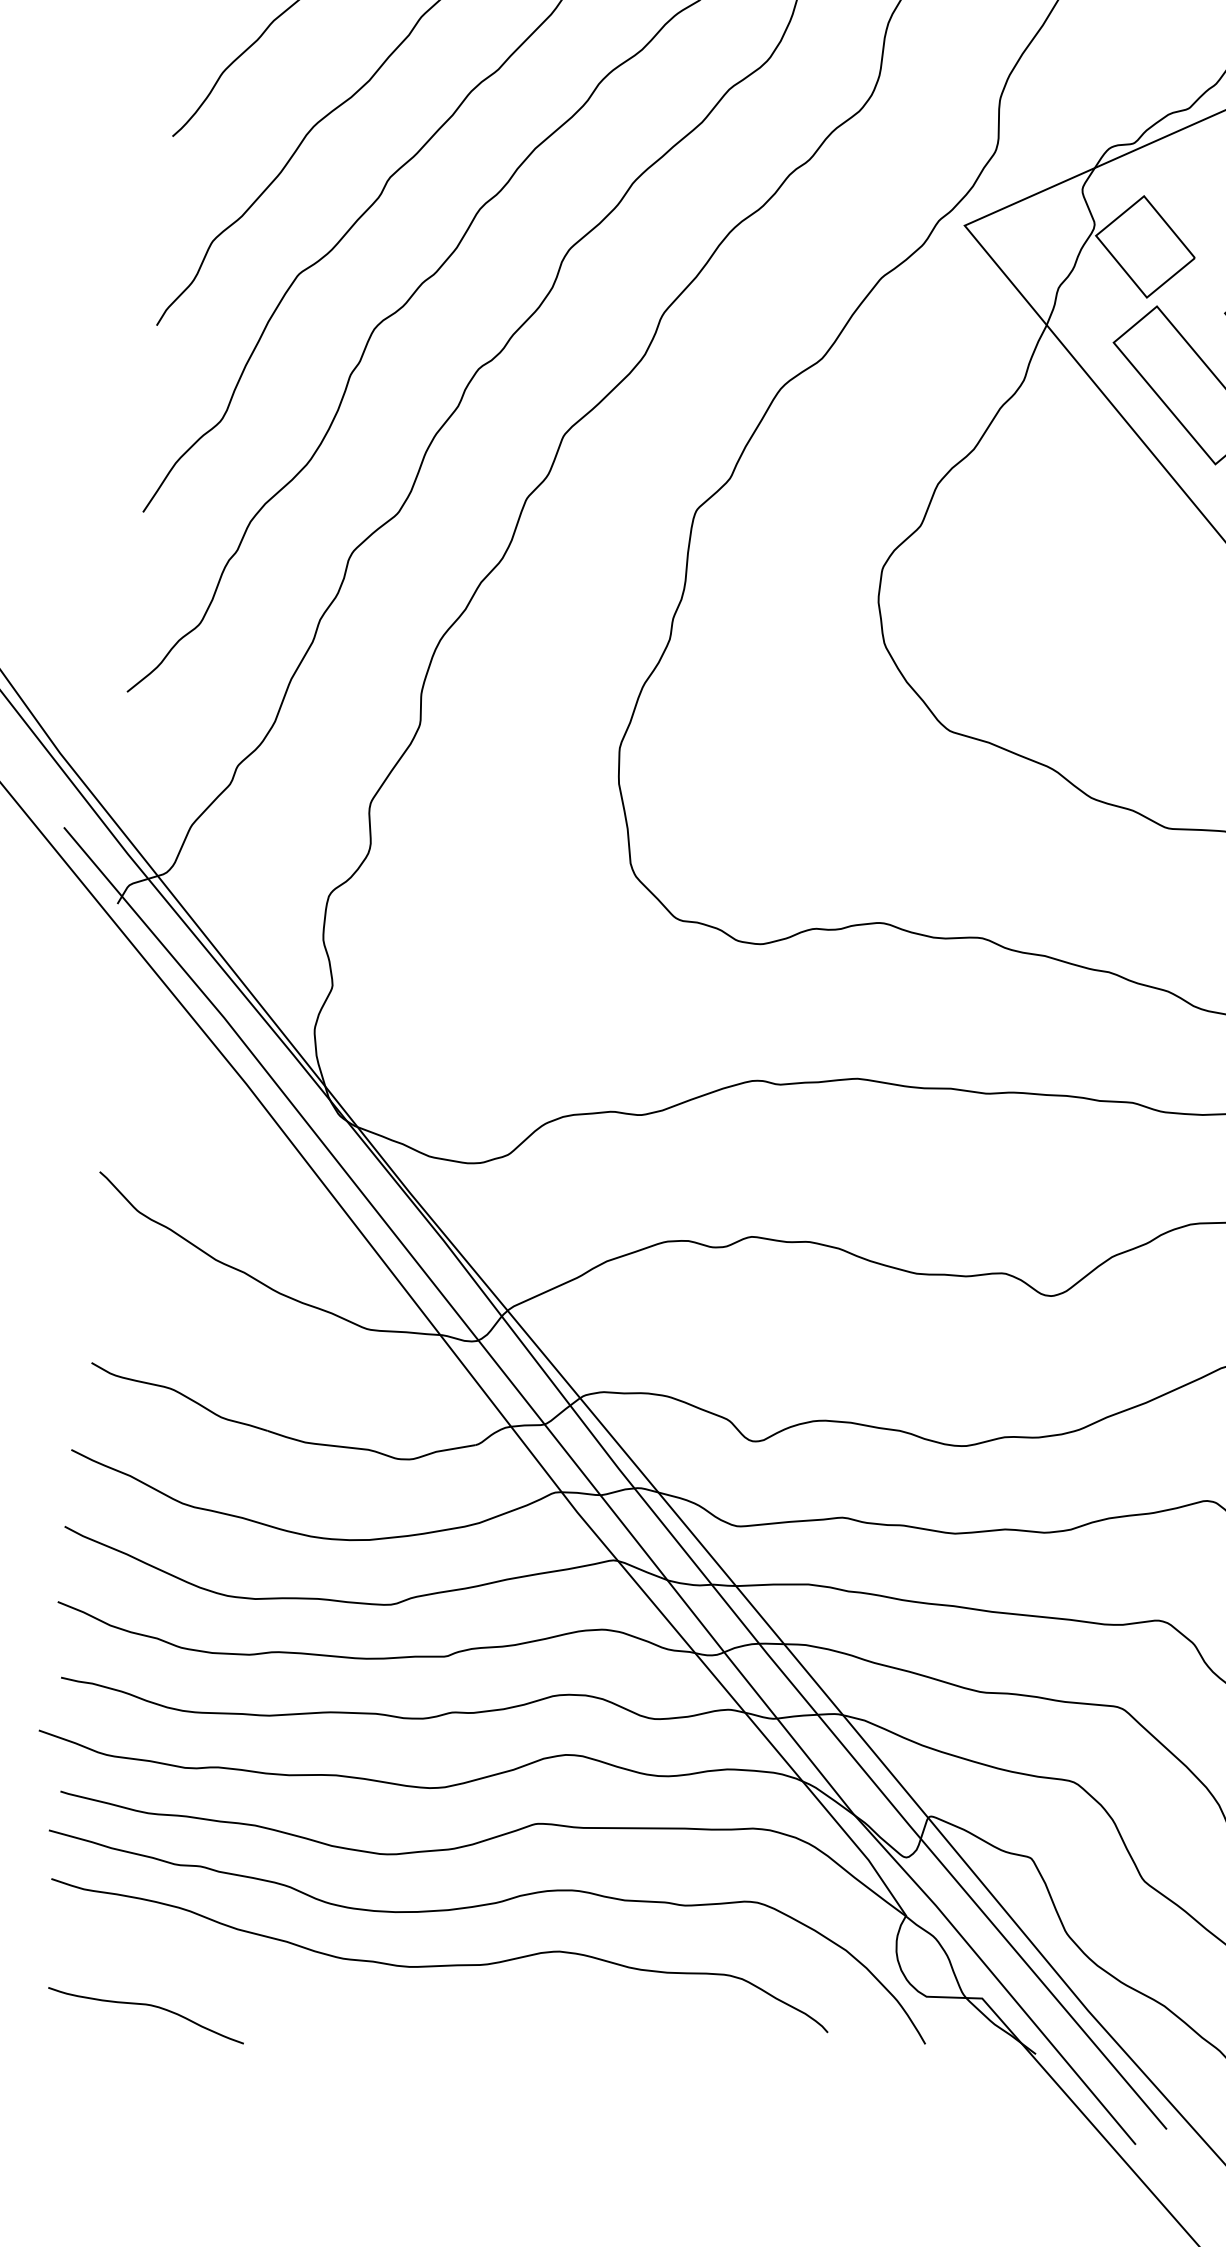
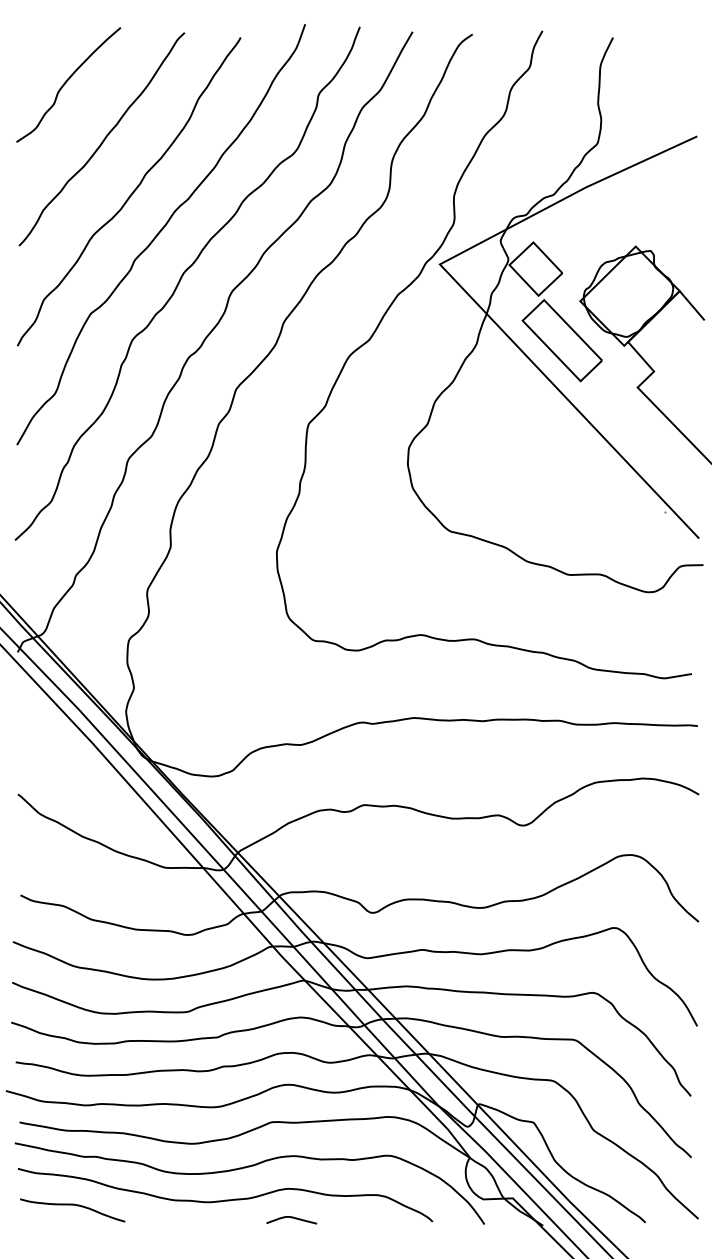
curve: (146, 2006) -> (72, 1205), moved
curve: (561, 2008) -> (291, 1218), added

